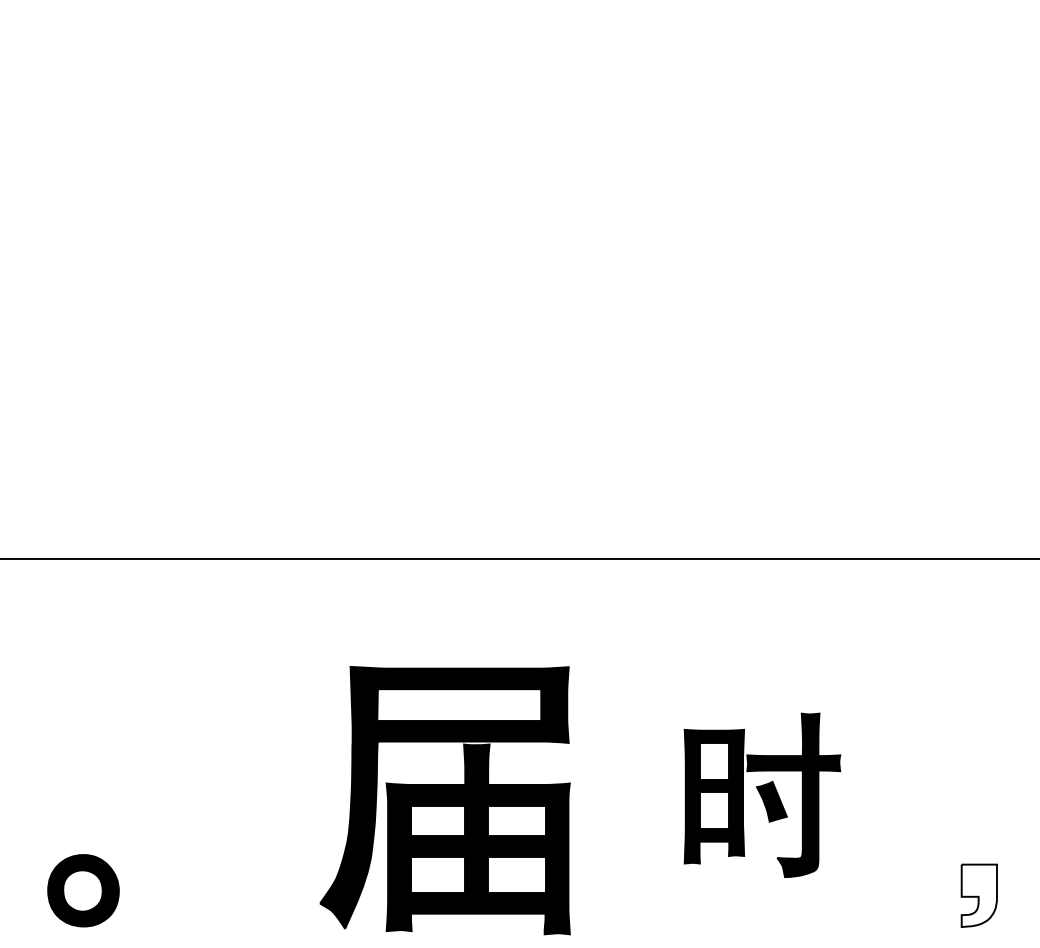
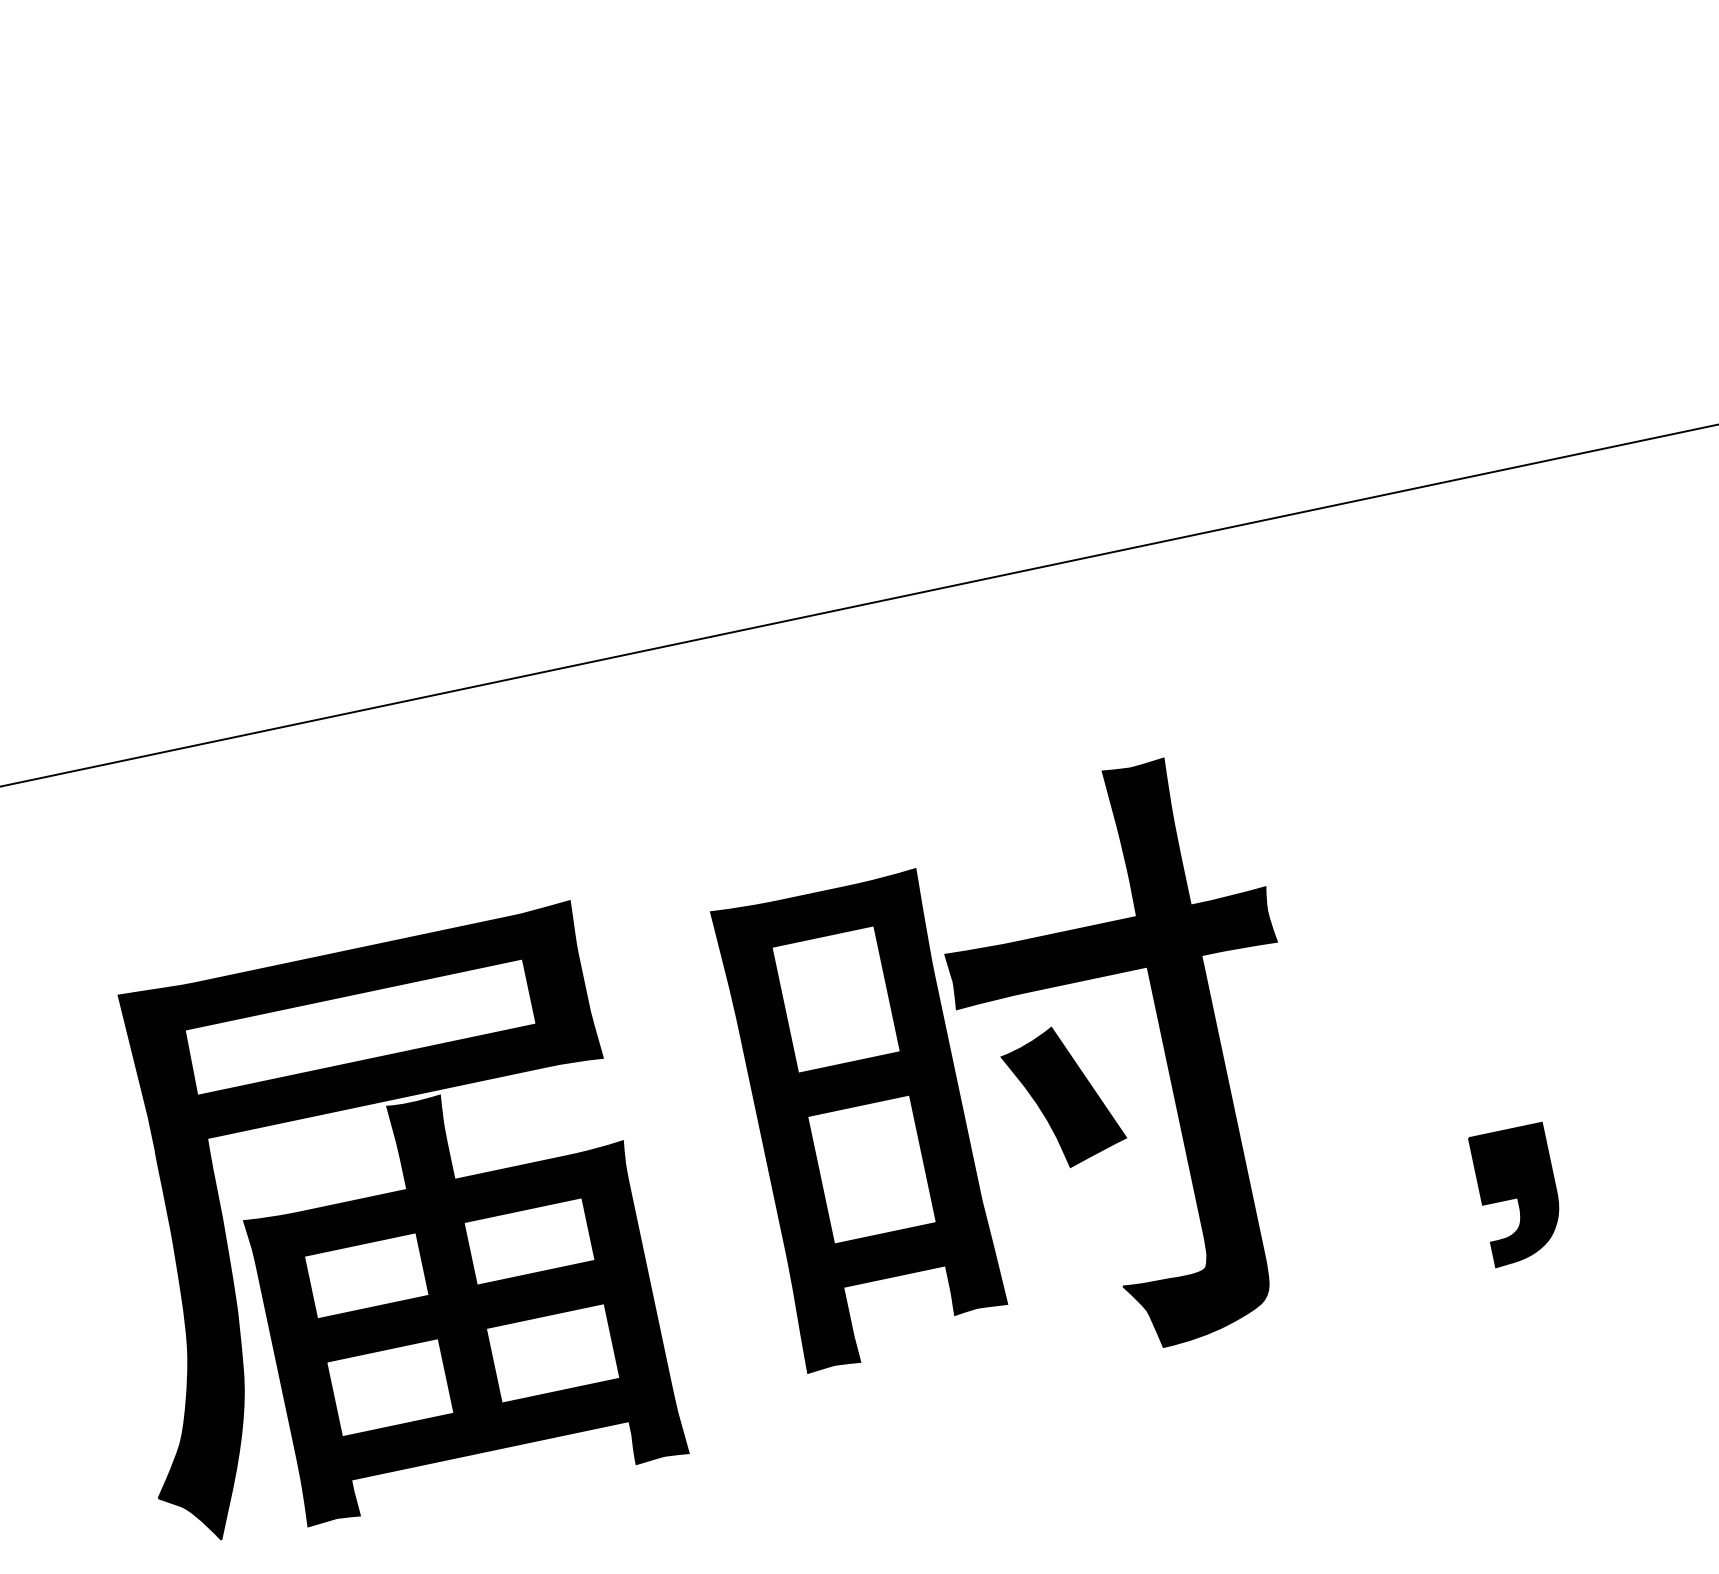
part: (762, 795) -> (1026, 1082), size x1.67
fill: (978, 895) -> (1517, 1194), added

